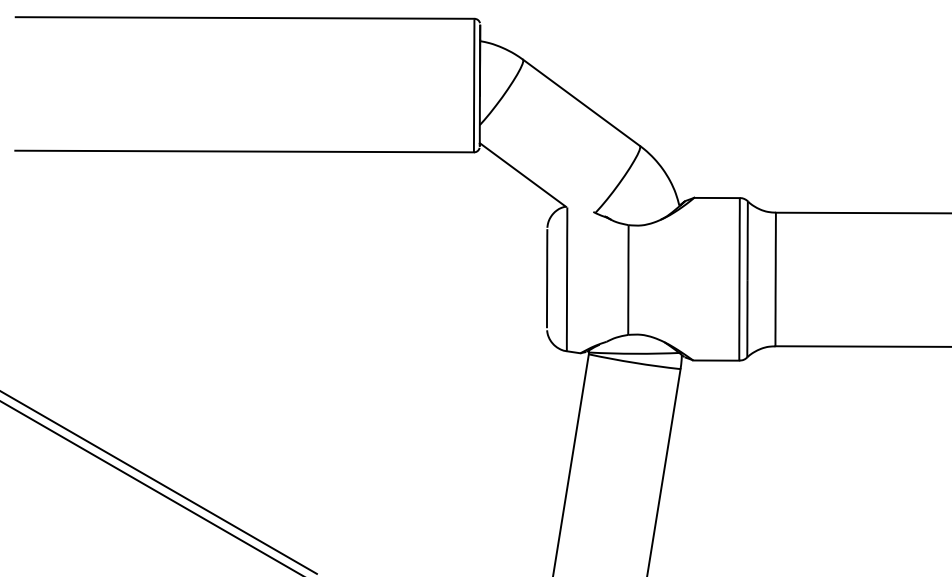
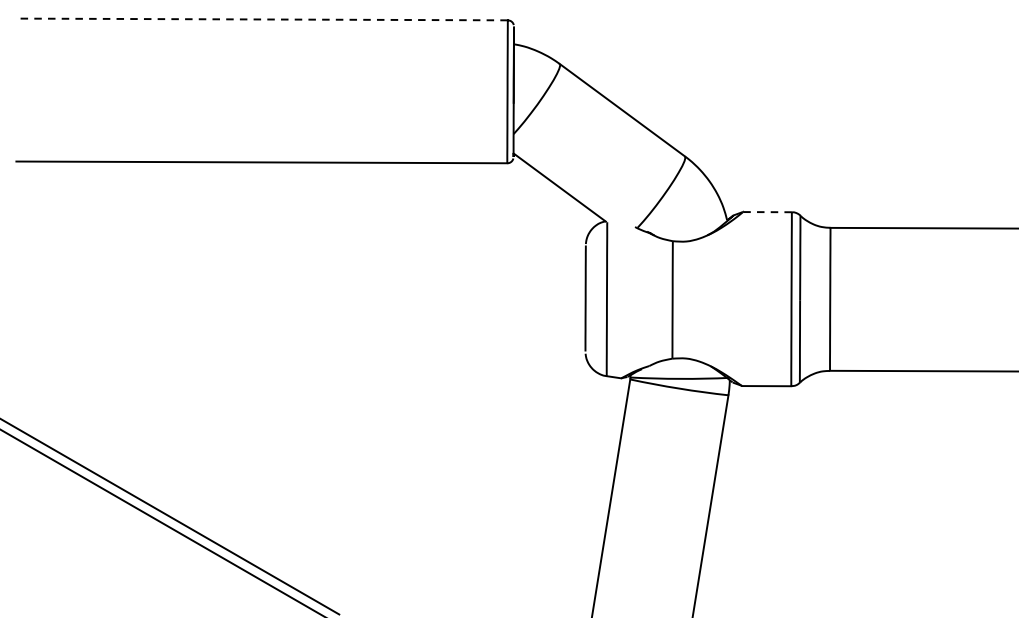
line: (244, 17) -> (261, 18), solid -> dashed
line: (716, 198) -> (766, 212), solid -> dashed

